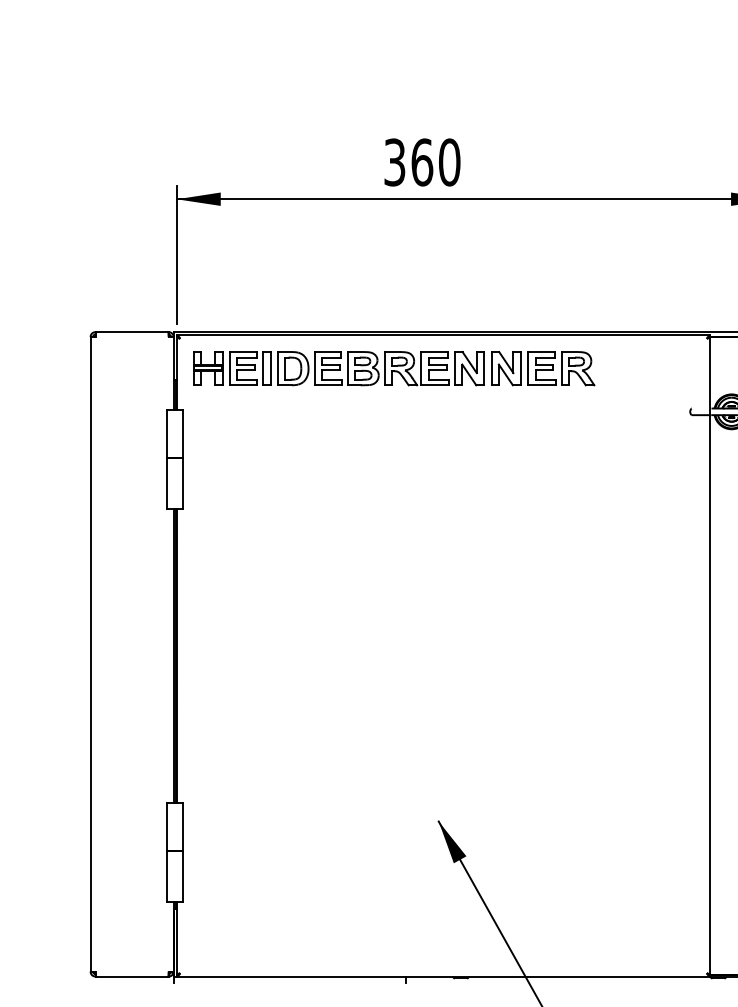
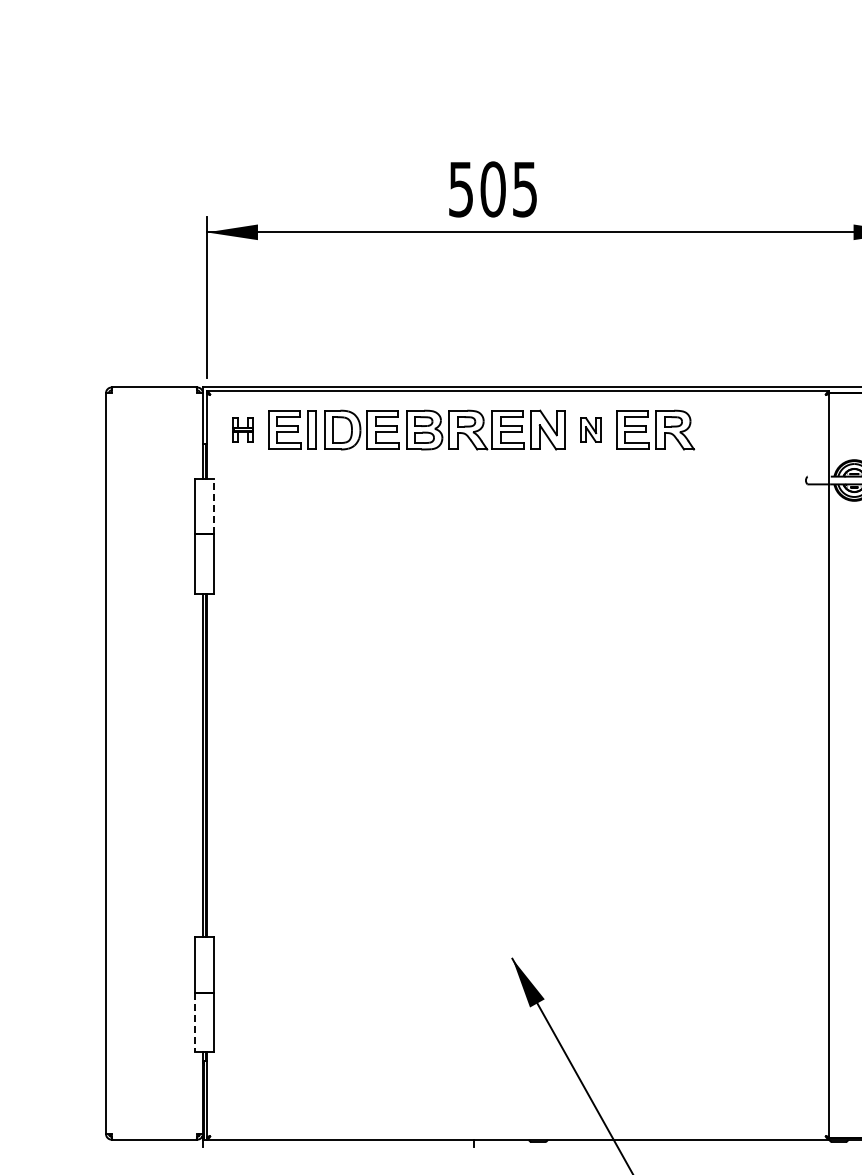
text: (422, 162) -> (493, 189), 360 -> 505
part: (207, 368) -> (242, 429), size x0.6
part: (505, 368) -> (590, 429), size x0.6
line: (183, 434) -> (214, 506), solid -> dashed
line: (166, 876) -> (194, 1022), solid -> dashed

